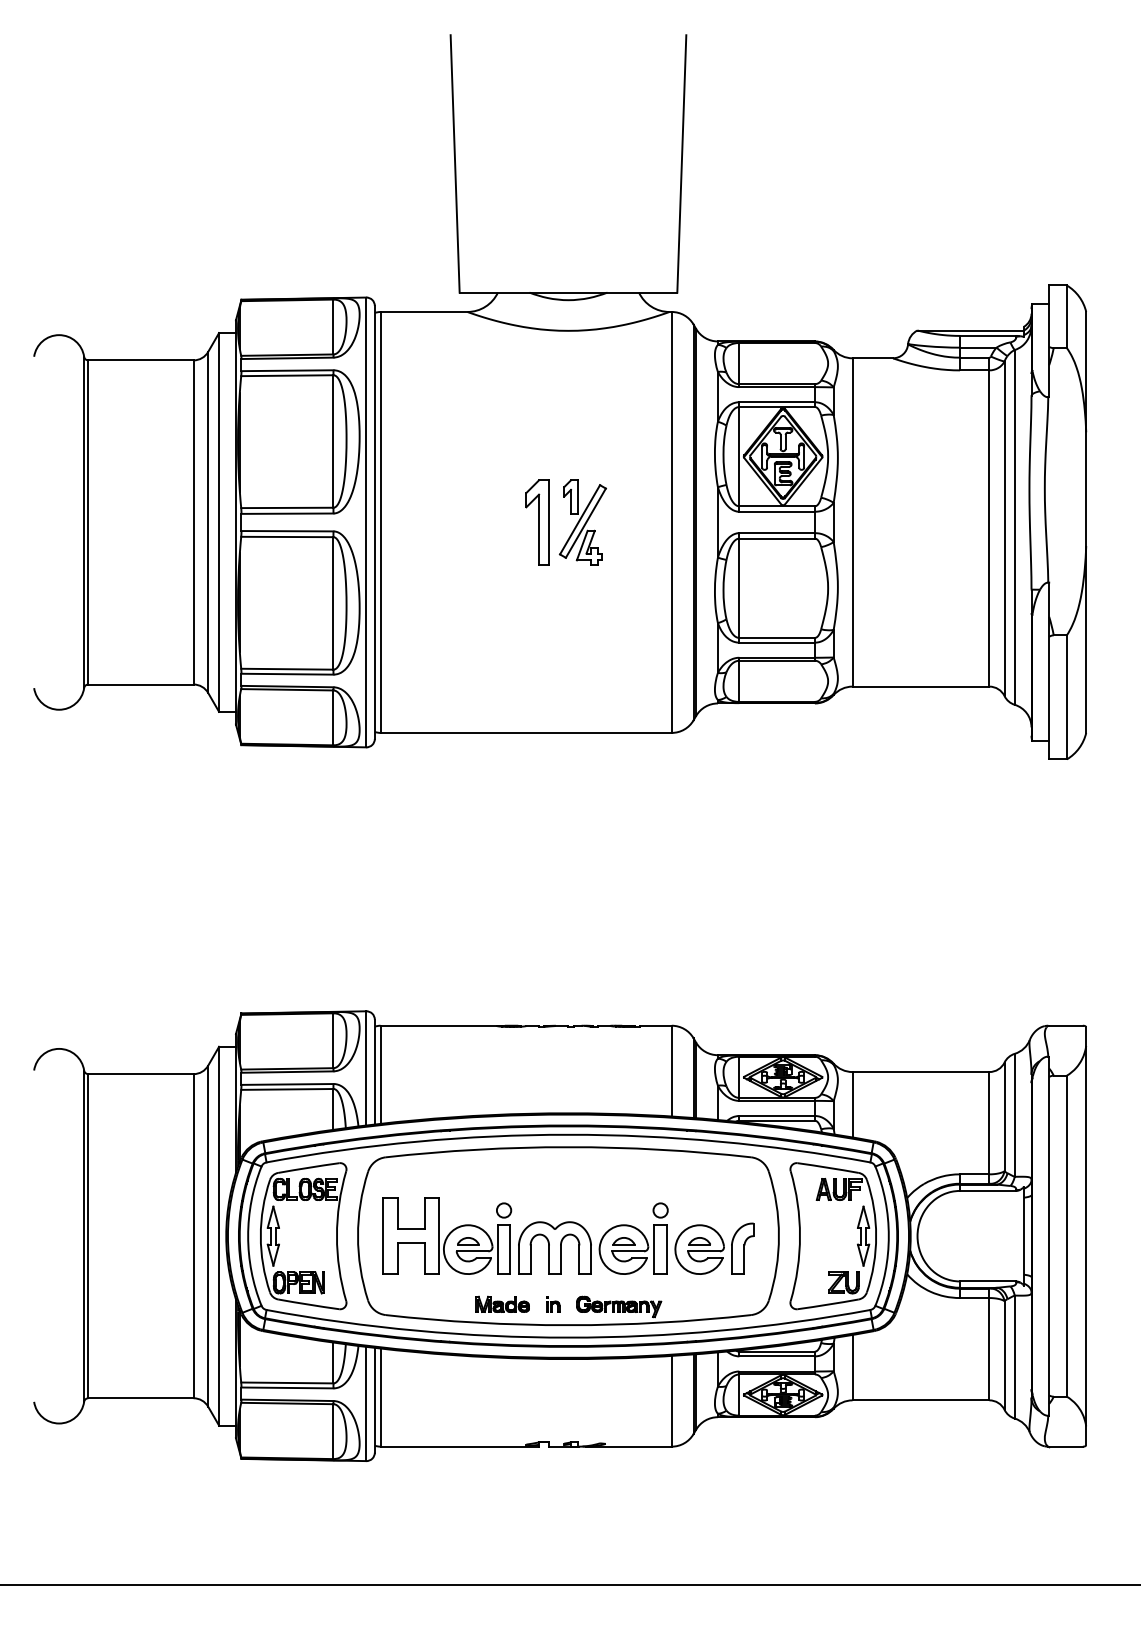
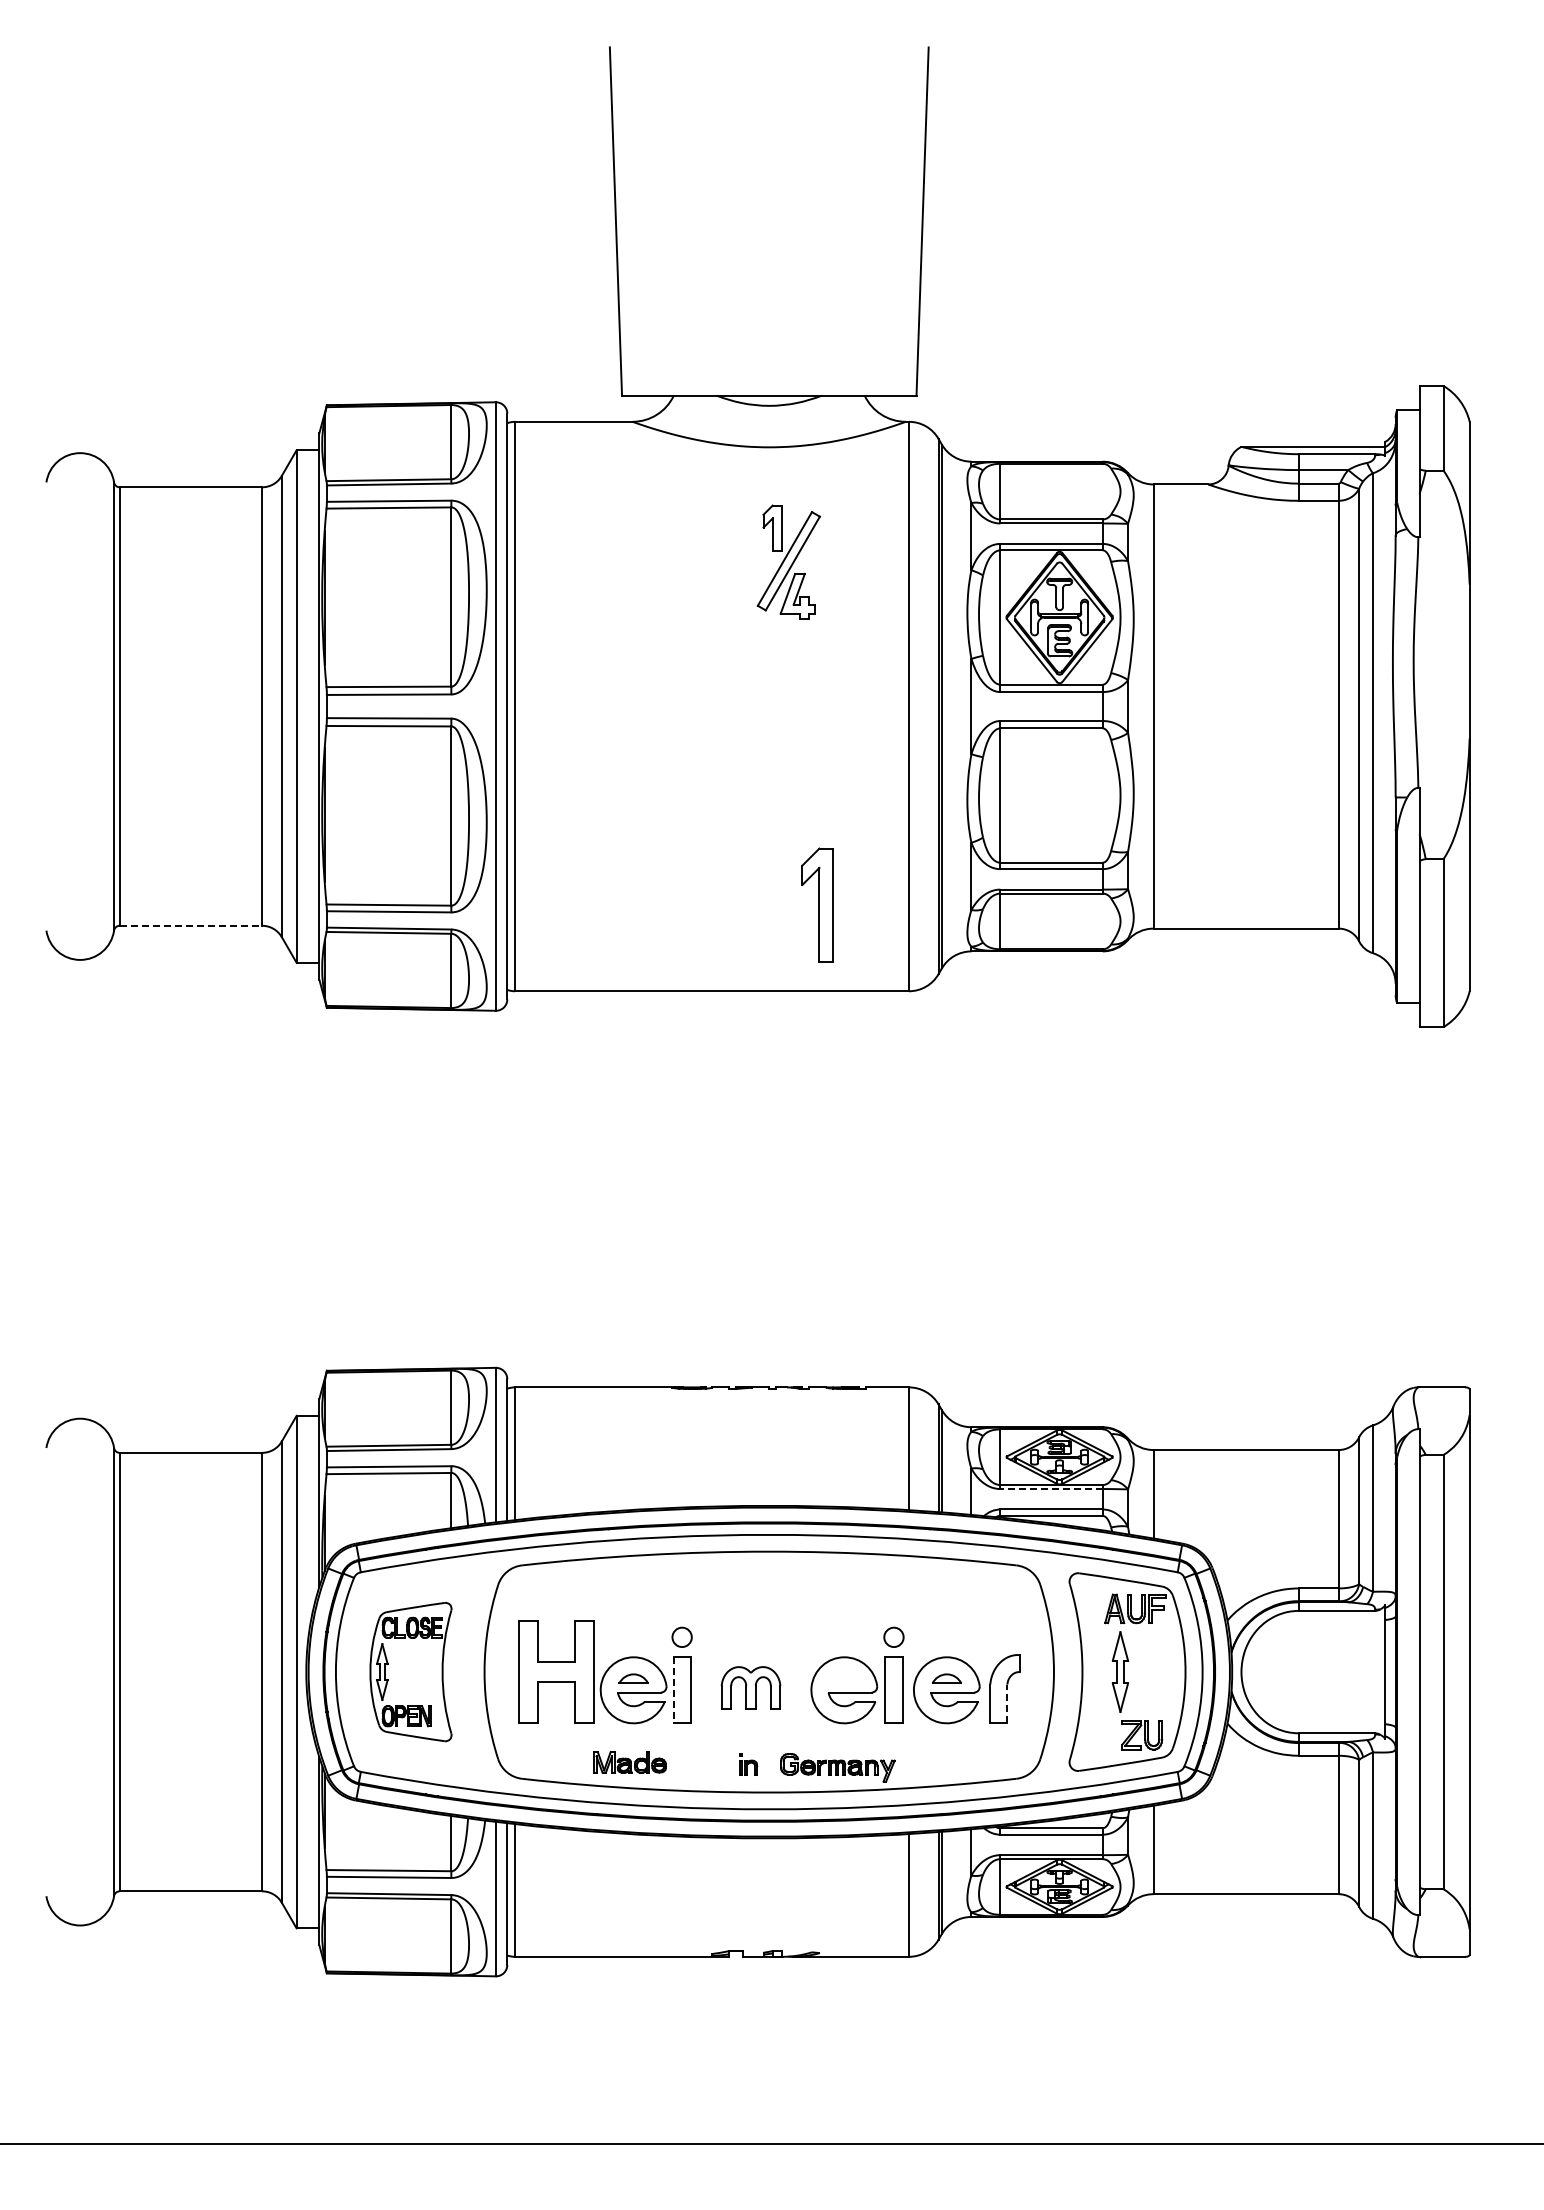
part: (537, 521) -> (817, 904), moved
part: (582, 521) -> (788, 561), moved
line: (141, 684) -> (191, 925), solid -> dashed
line: (777, 1101) -> (1051, 1489), solid -> dashed
part: (303, 1235) -> (410, 1671), size x0.7
part: (862, 1235) -> (1119, 1671), moved
part: (624, 1240) -> (844, 1678), removed
part: (554, 1247) -> (750, 1687), size x0.6
line: (497, 1249) -> (673, 1690), solid -> dashed
line: (744, 1259) -> (1007, 1703), solid -> dashed
part: (502, 1304) -> (629, 1762), moved

